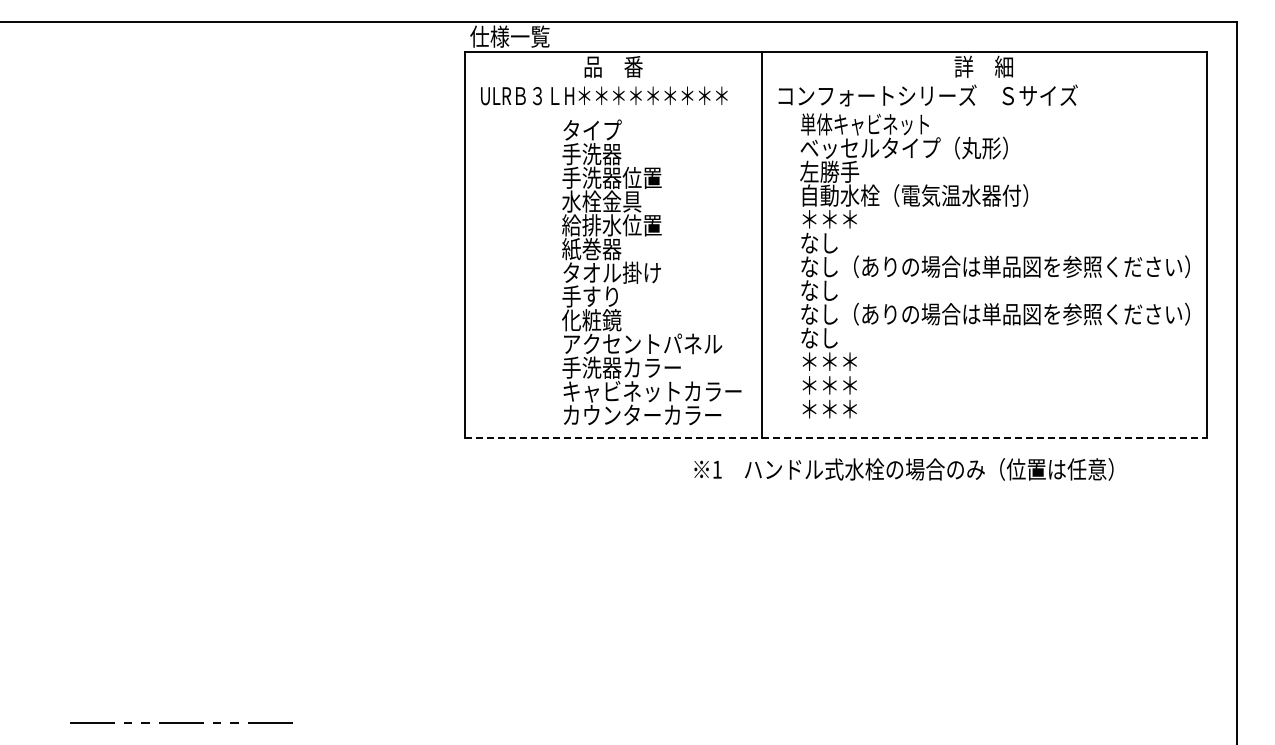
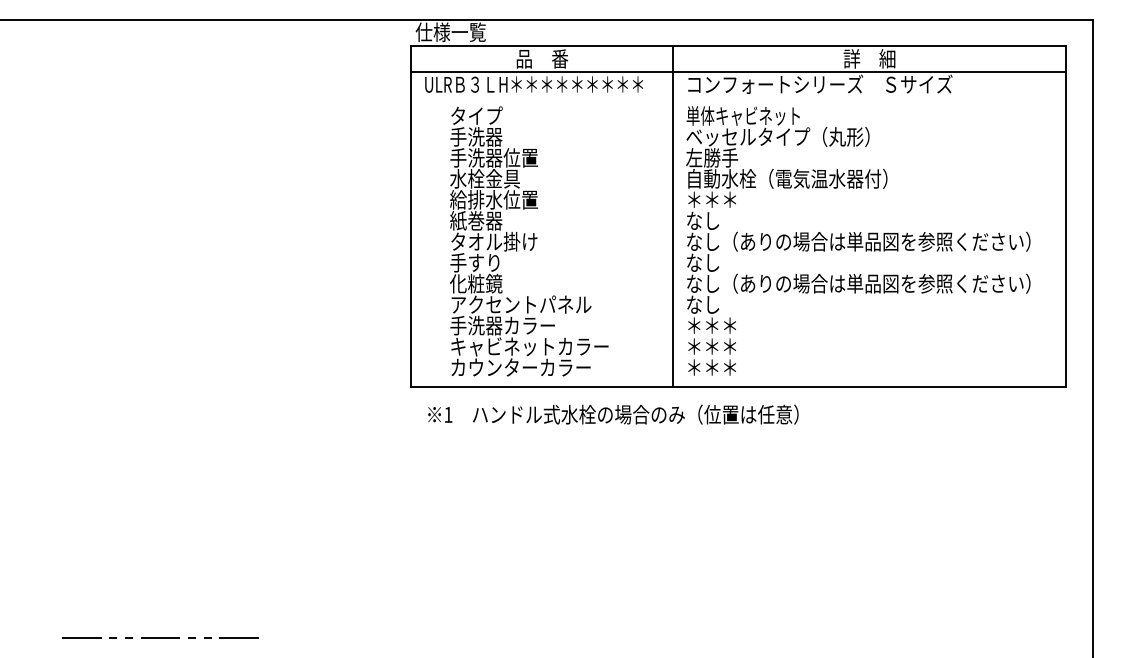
line: (835, 81) -> (738, 71), added
text: (994, 265) -> (857, 240), moved
text: (651, 272) -> (529, 241), moved
line: (835, 437) -> (738, 386), dashed -> solid
text: (903, 469) -> (612, 414), moved

